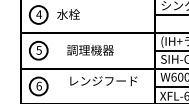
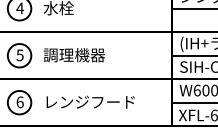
text: (90, 50) -> (74, 55), moved
text: (103, 80) -> (90, 101), moved

